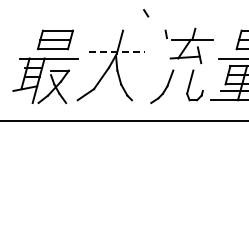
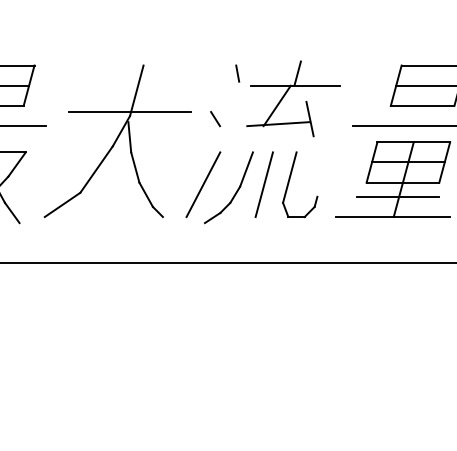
line: (146, 13) -> (216, 119), moved
line: (116, 52) -> (129, 113), dashed -> solid
line: (150, 85) -> (203, 184), added
line: (178, 85) -> (264, 184), added

